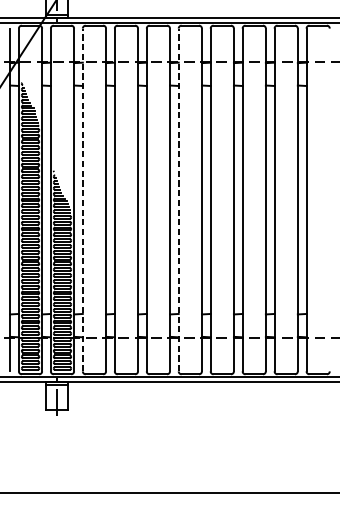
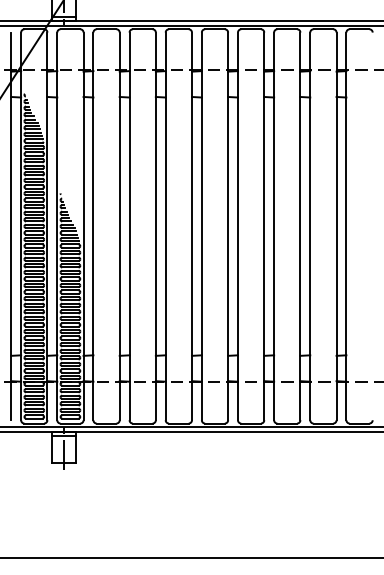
line: (82, 200) -> (93, 226), dashed -> solid
line: (178, 200) -> (201, 226), dashed -> solid

